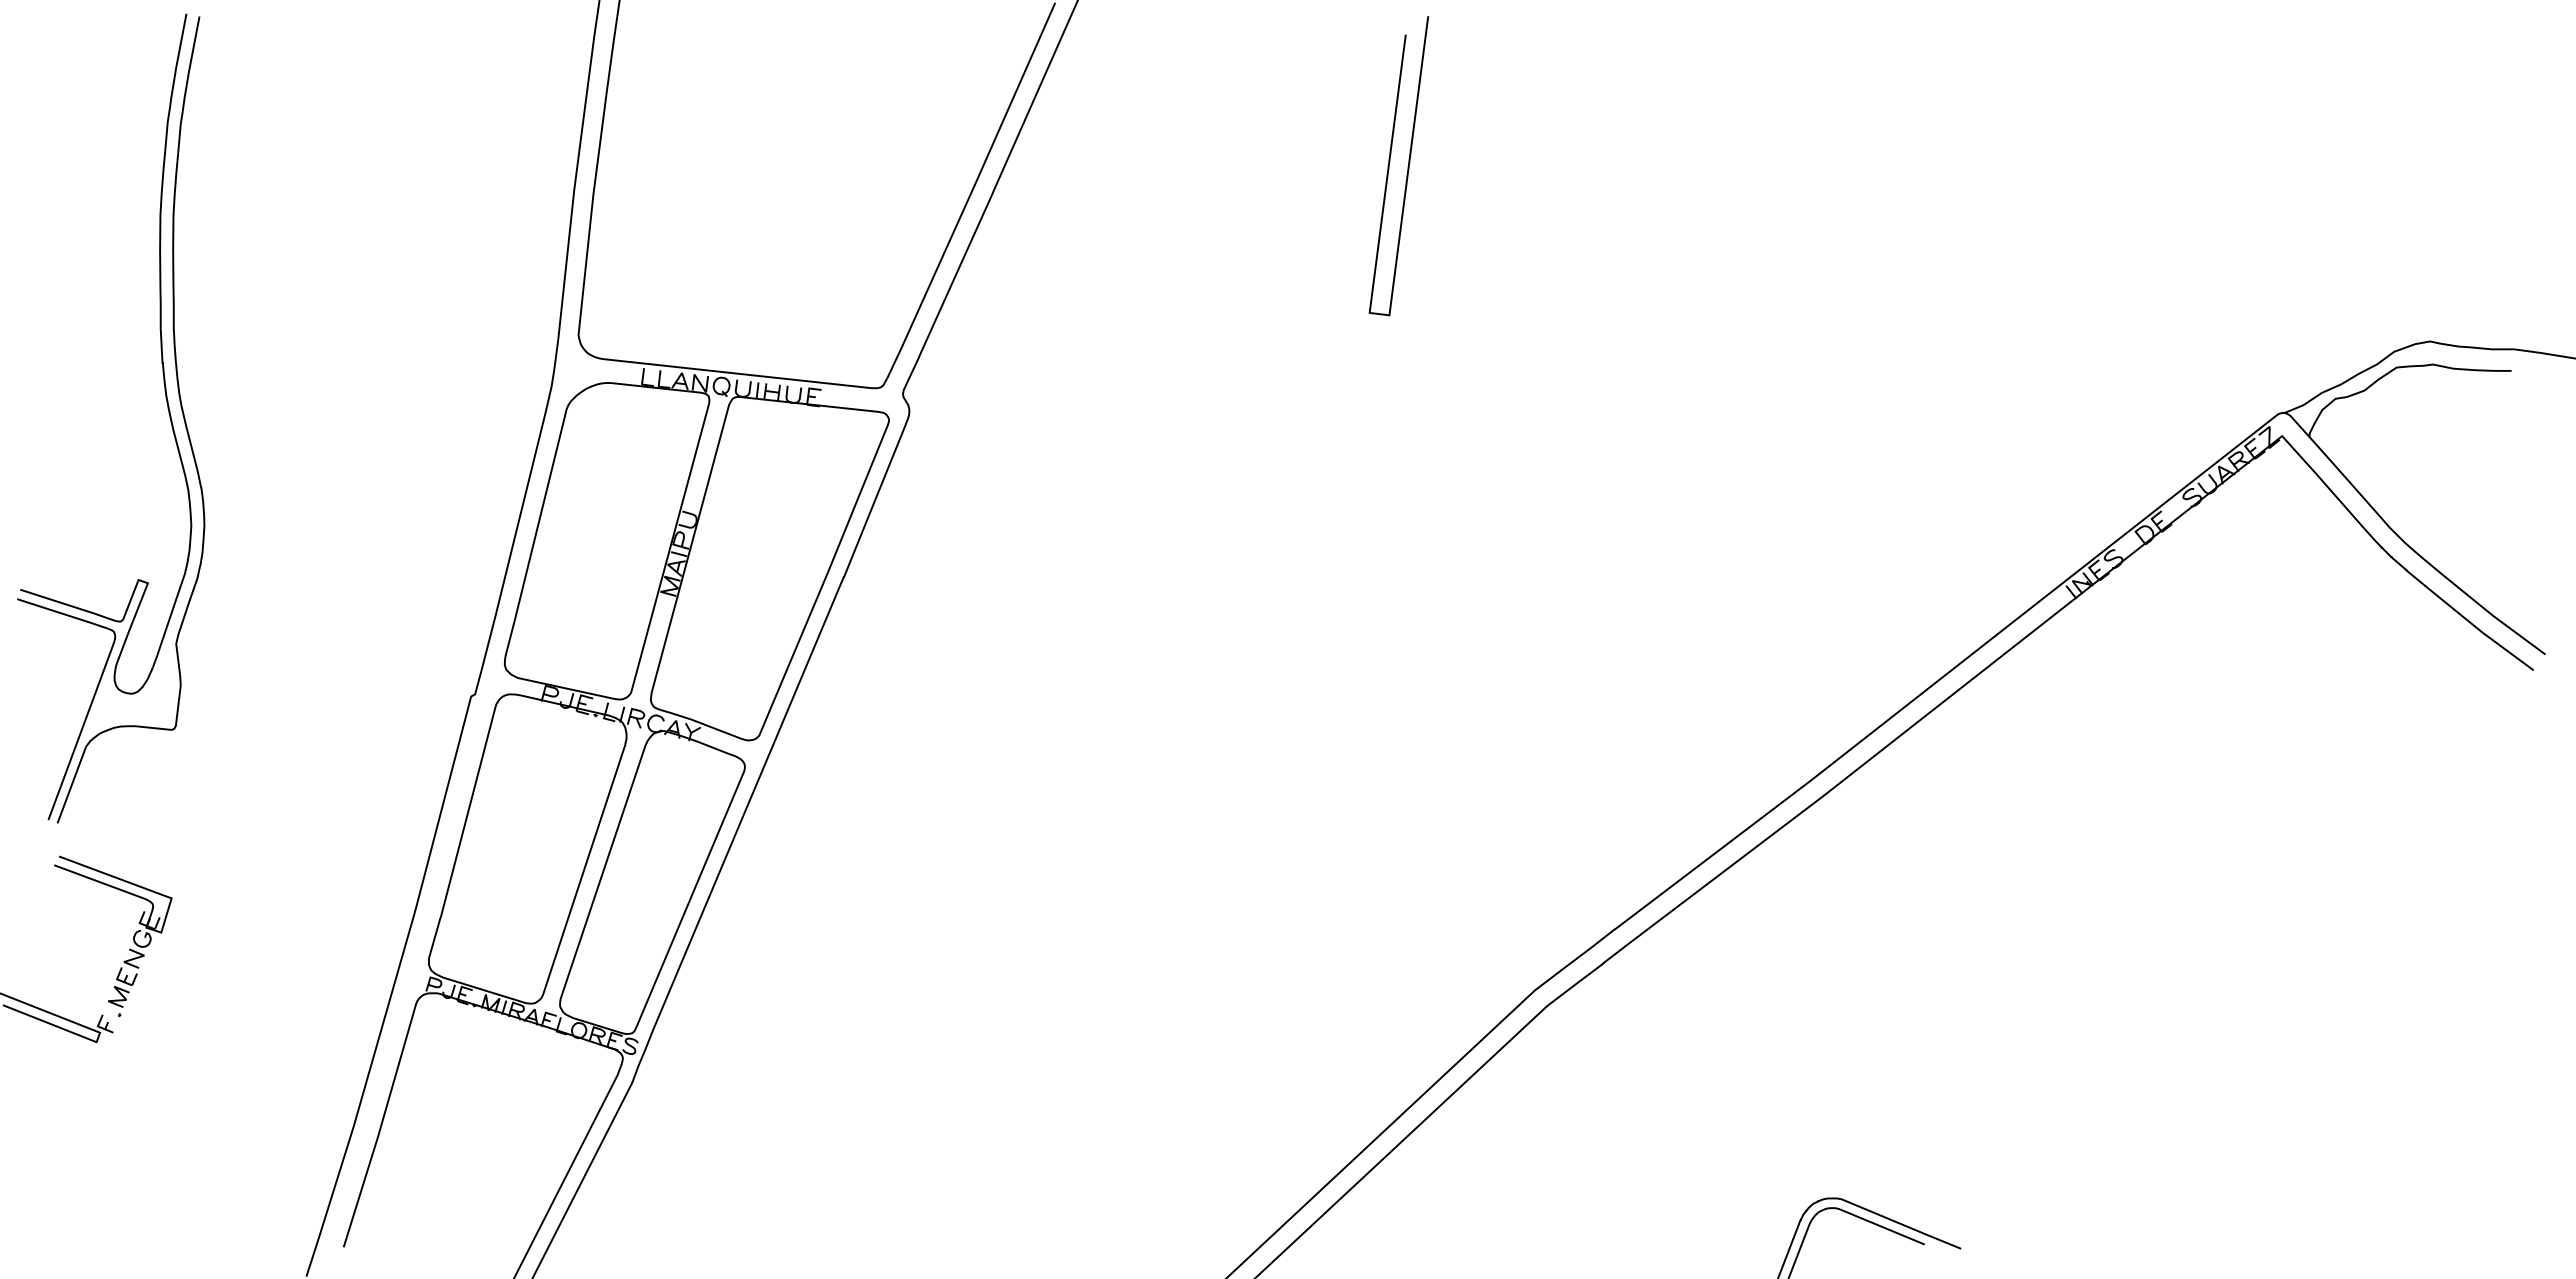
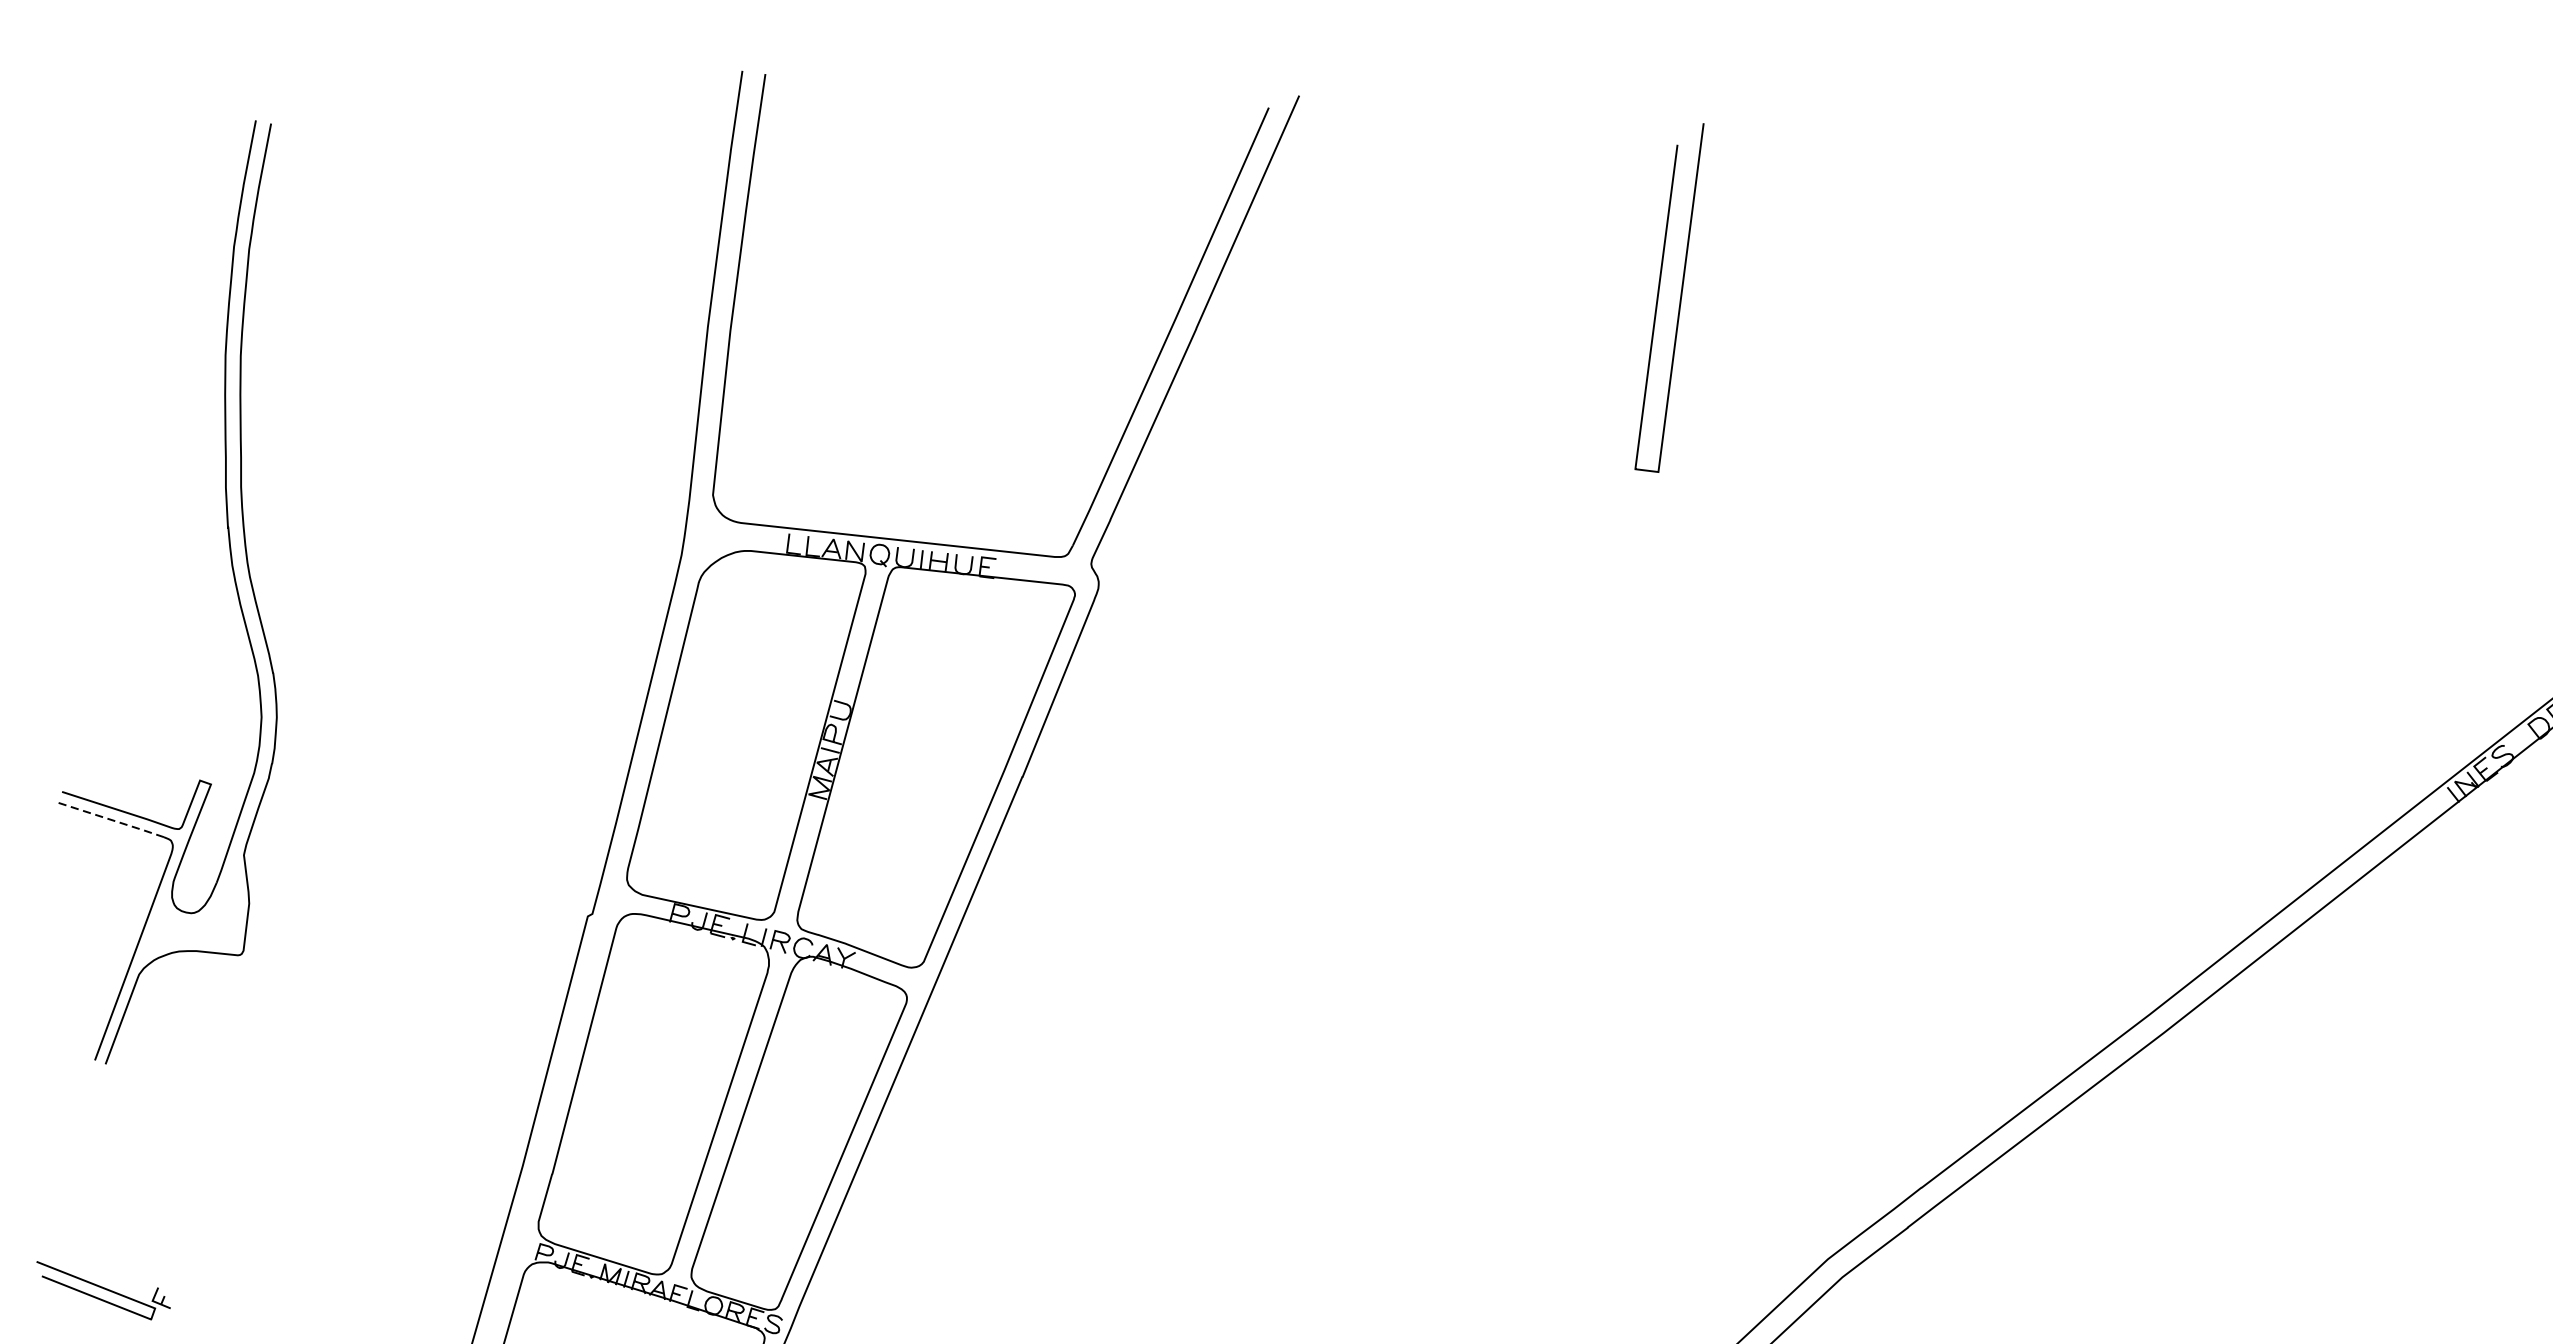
line: (62, 613) -> (111, 819), solid -> dashed
part: (133, 936) -> (194, 1196), removed

